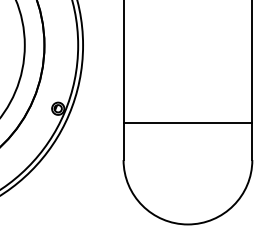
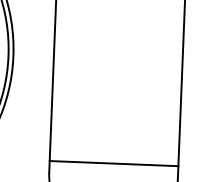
line: (187, 123) -> (113, 163), moved

